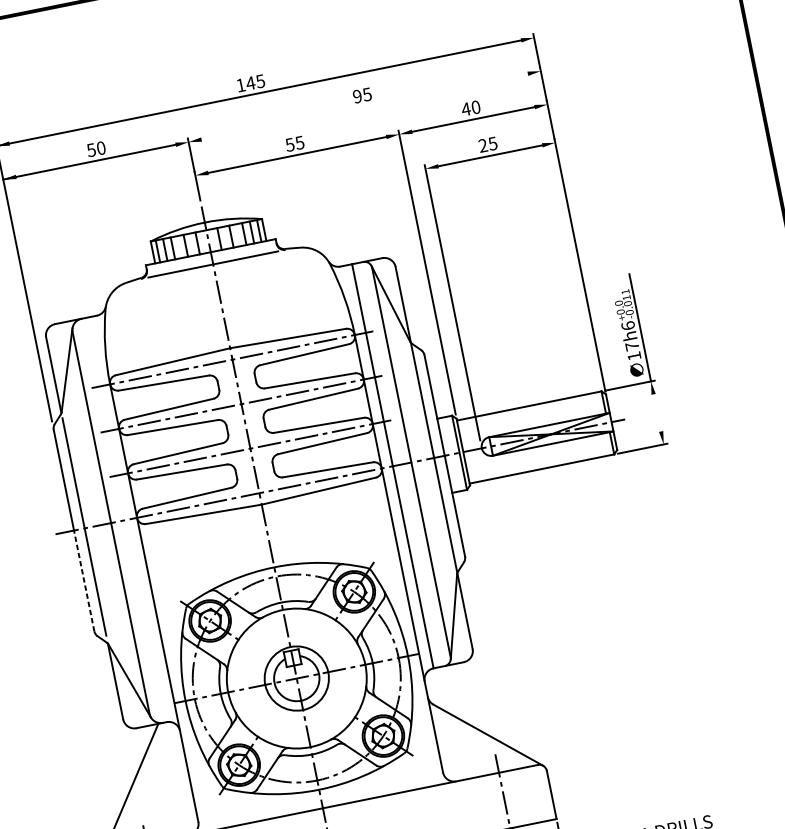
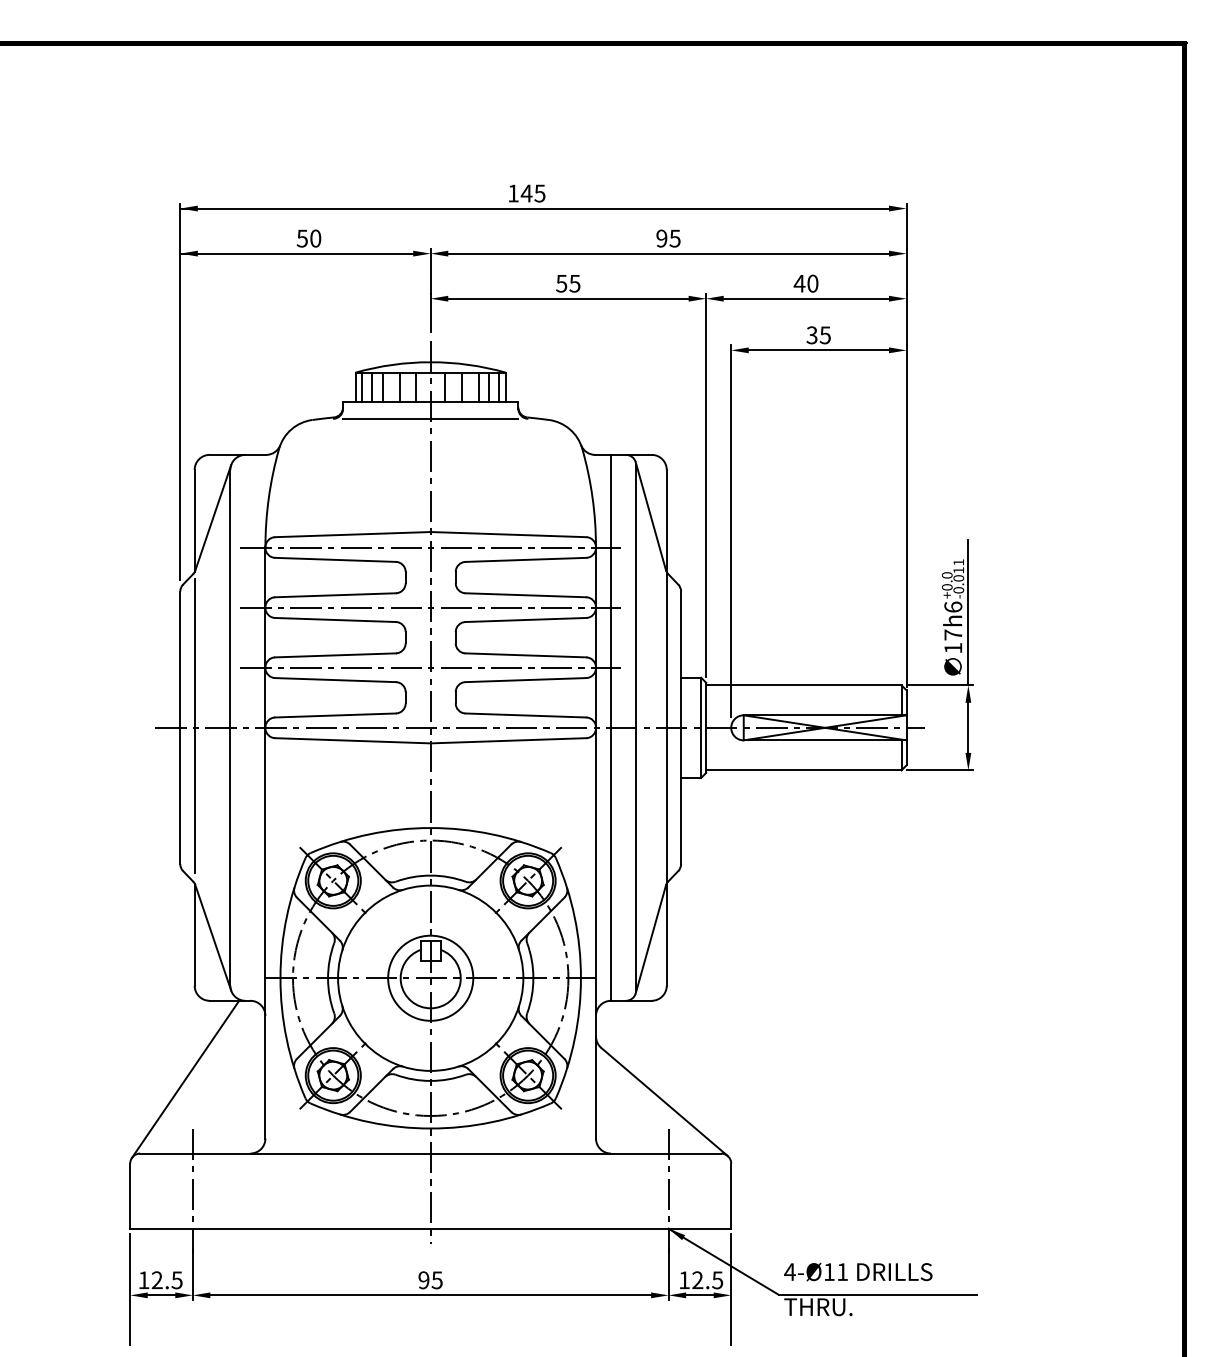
line: (364, 106) -> (668, 253), added
text: (482, 145) -> (811, 335), 25 -> 35
line: (657, 412) -> (968, 727), added
line: (84, 580) -> (180, 795), dashed -> solid

